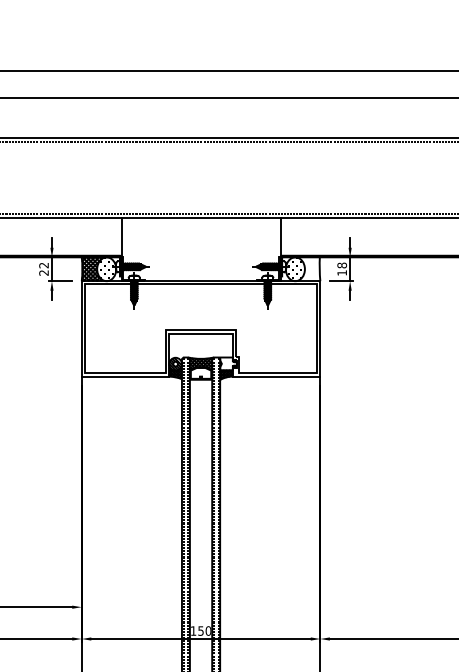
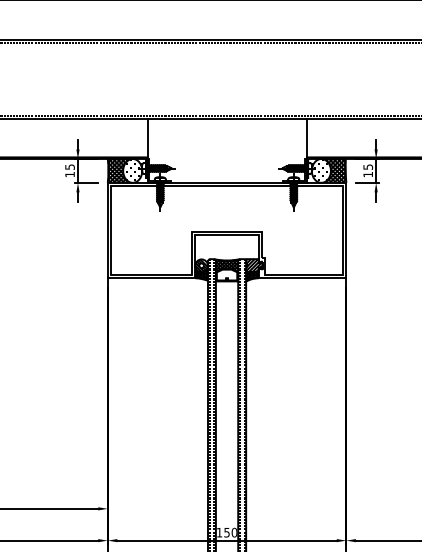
text: (342, 265) -> (368, 167), 18 -> 15
text: (43, 268) -> (69, 170), 22 -> 15
hatch: (308, 269) -> (334, 171), added
hatch: (228, 363) -> (254, 265), added

